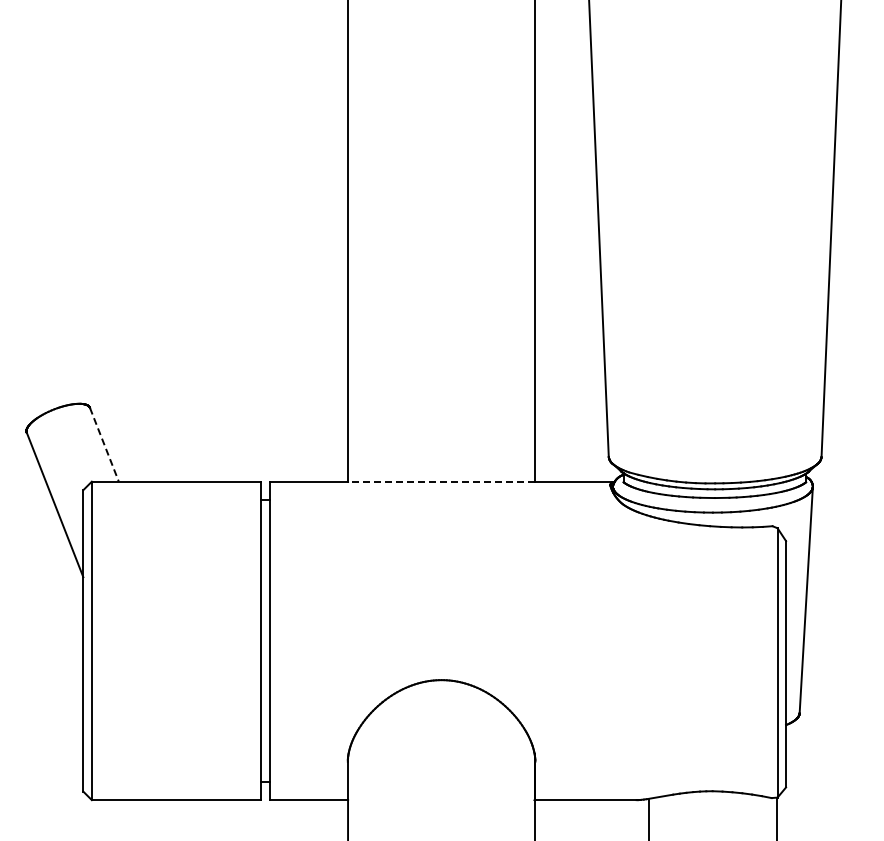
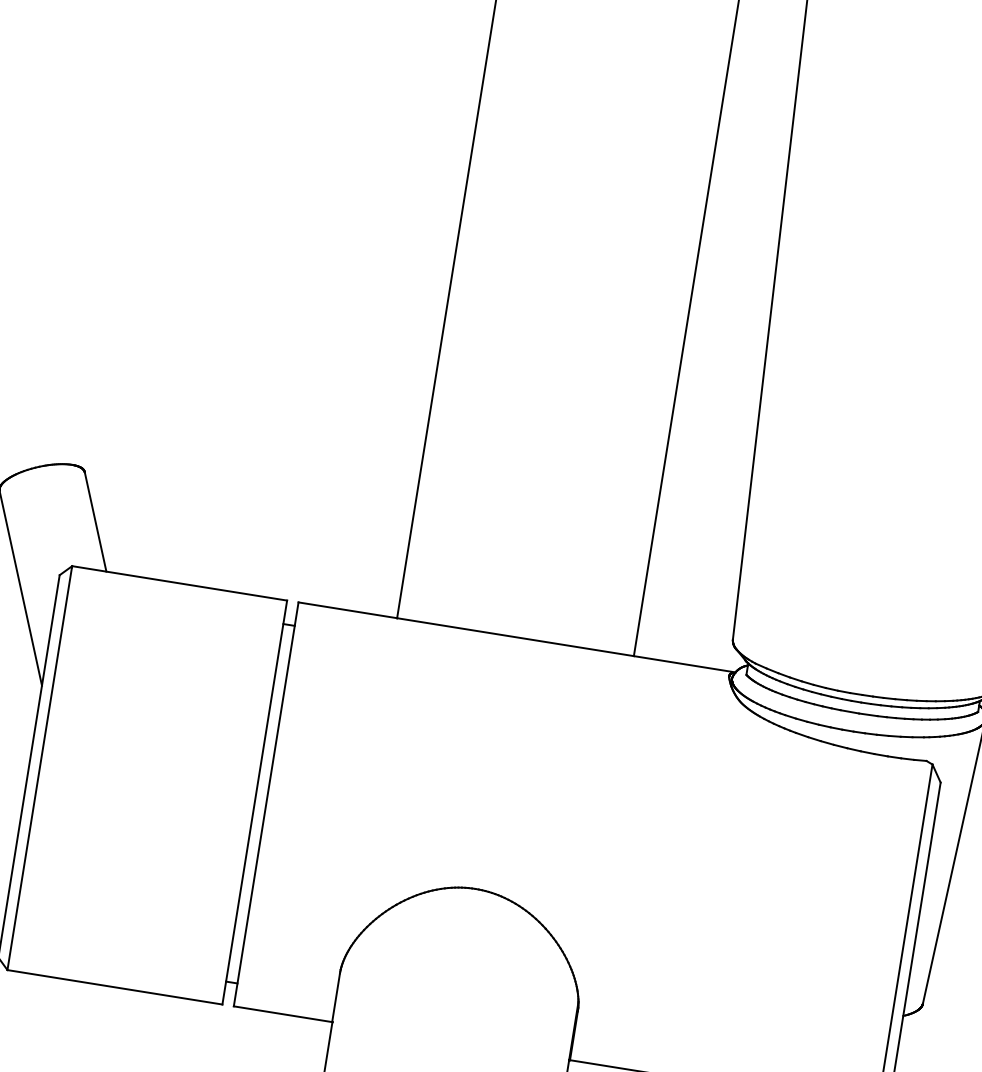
line: (104, 444) -> (95, 521), dashed -> solid
line: (440, 481) -> (514, 636), dashed -> solid

